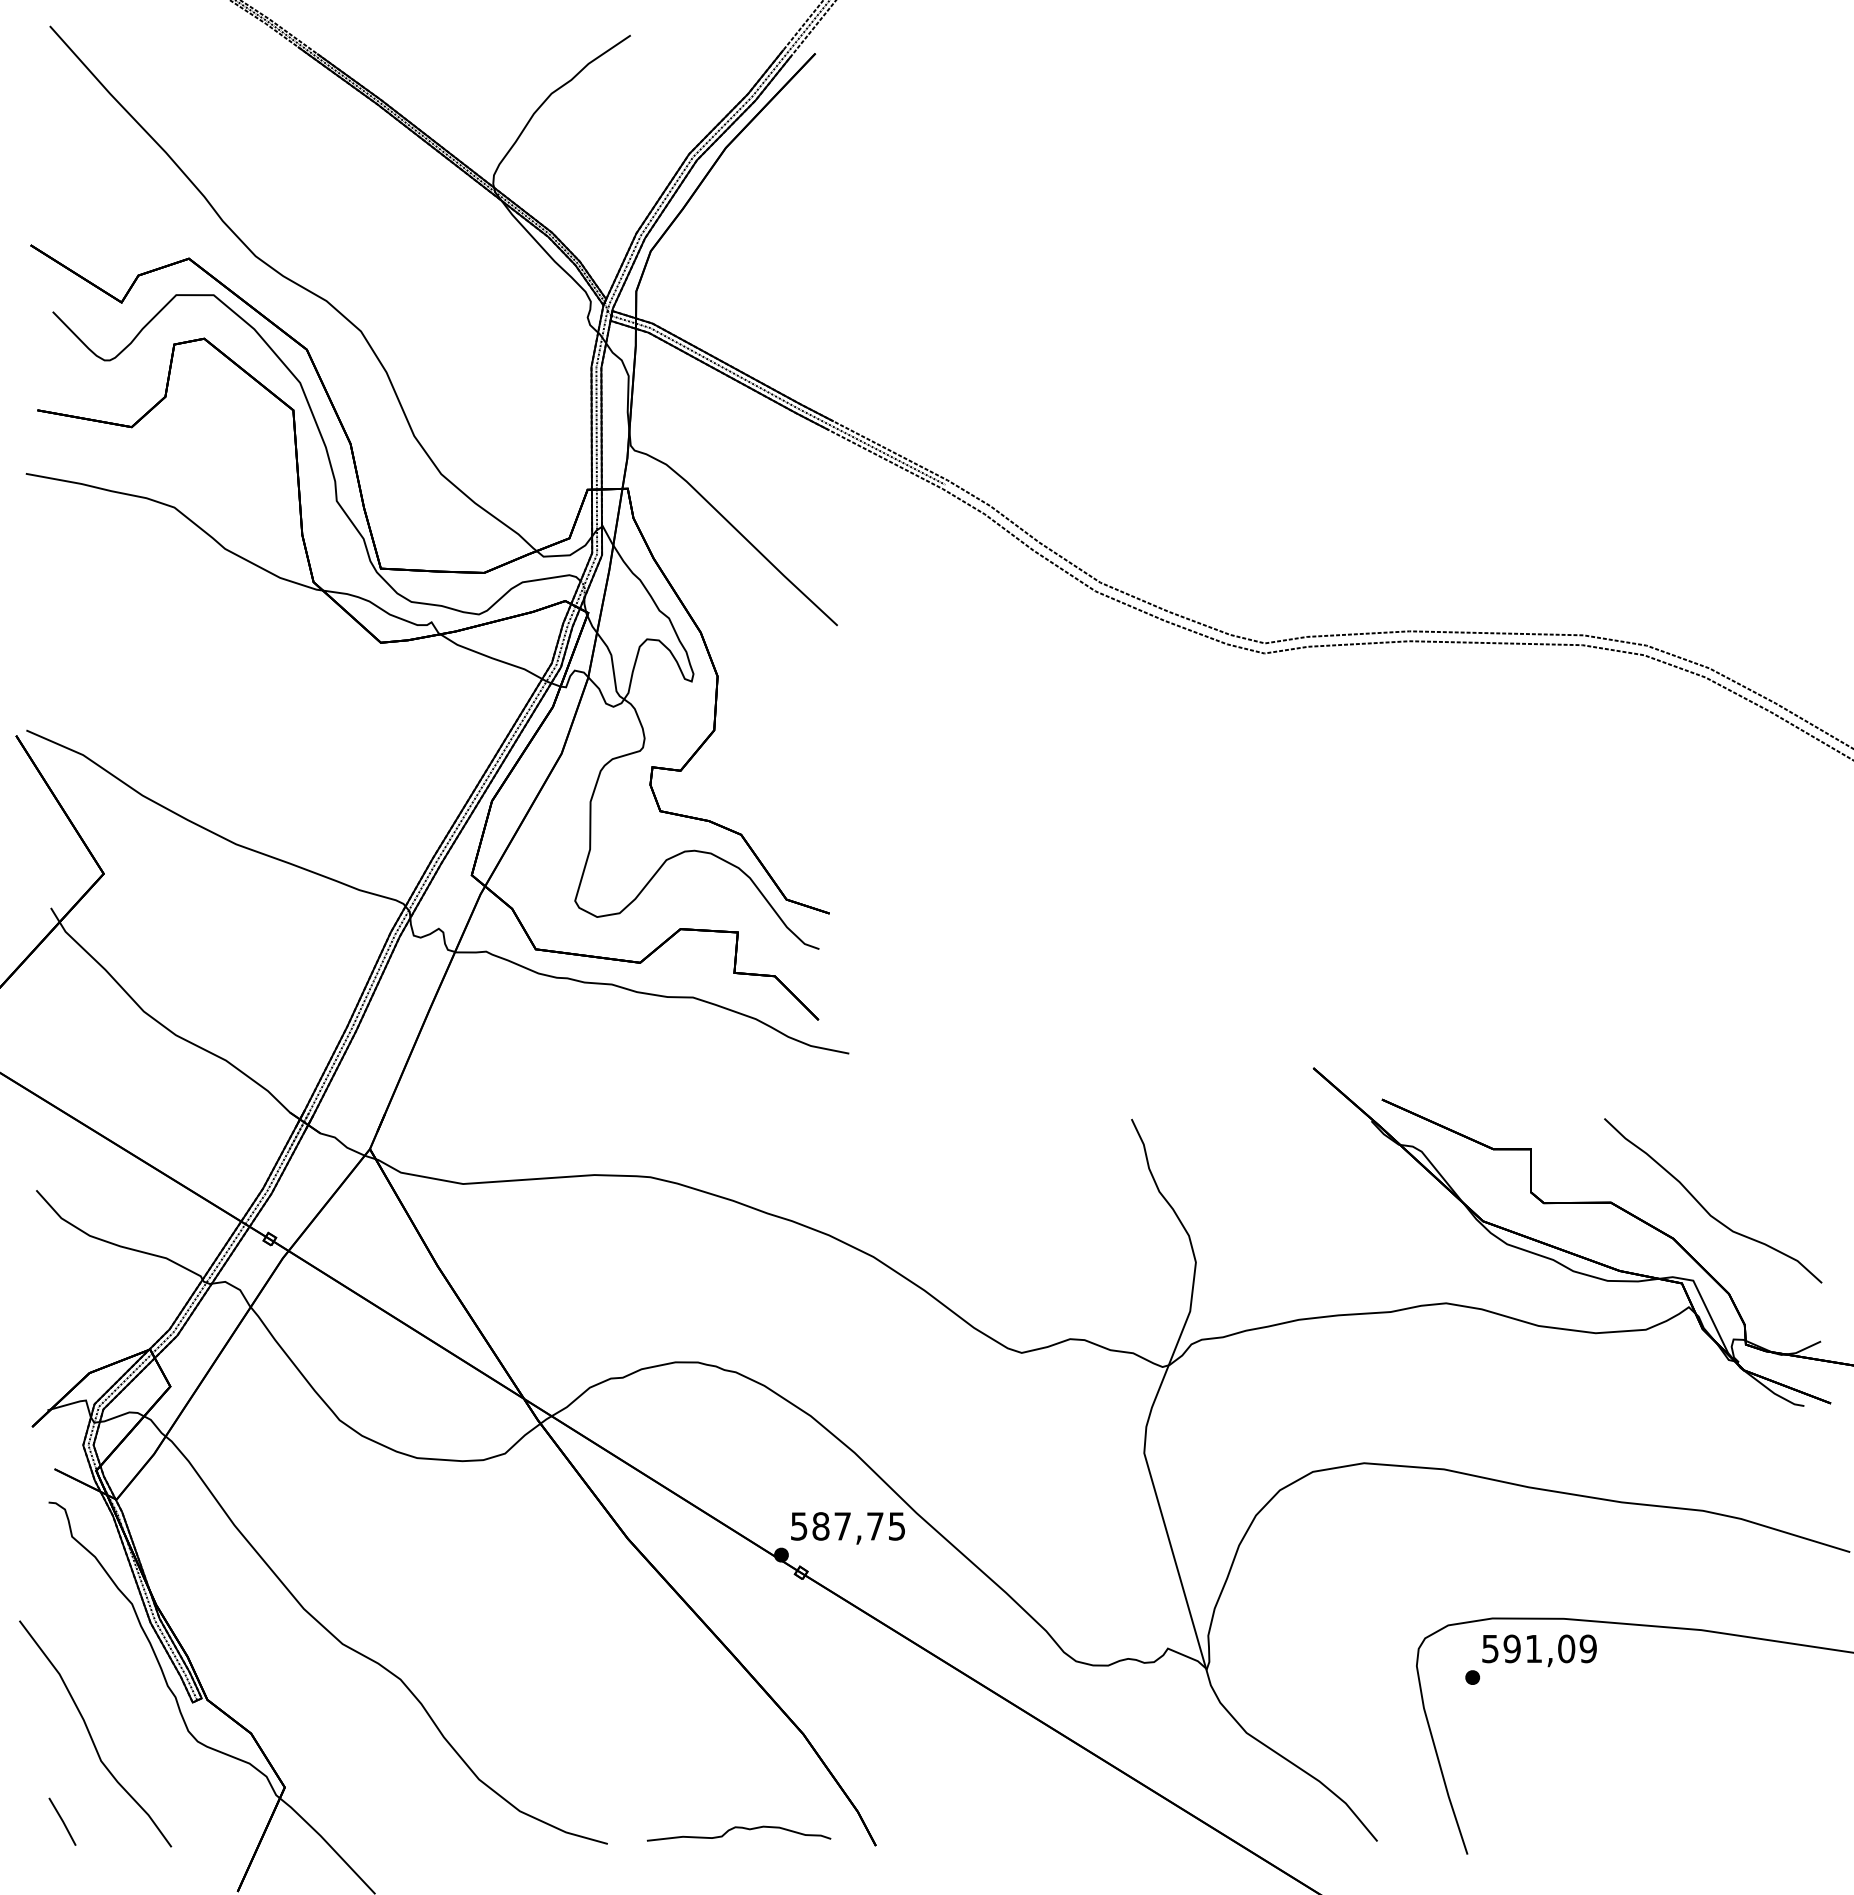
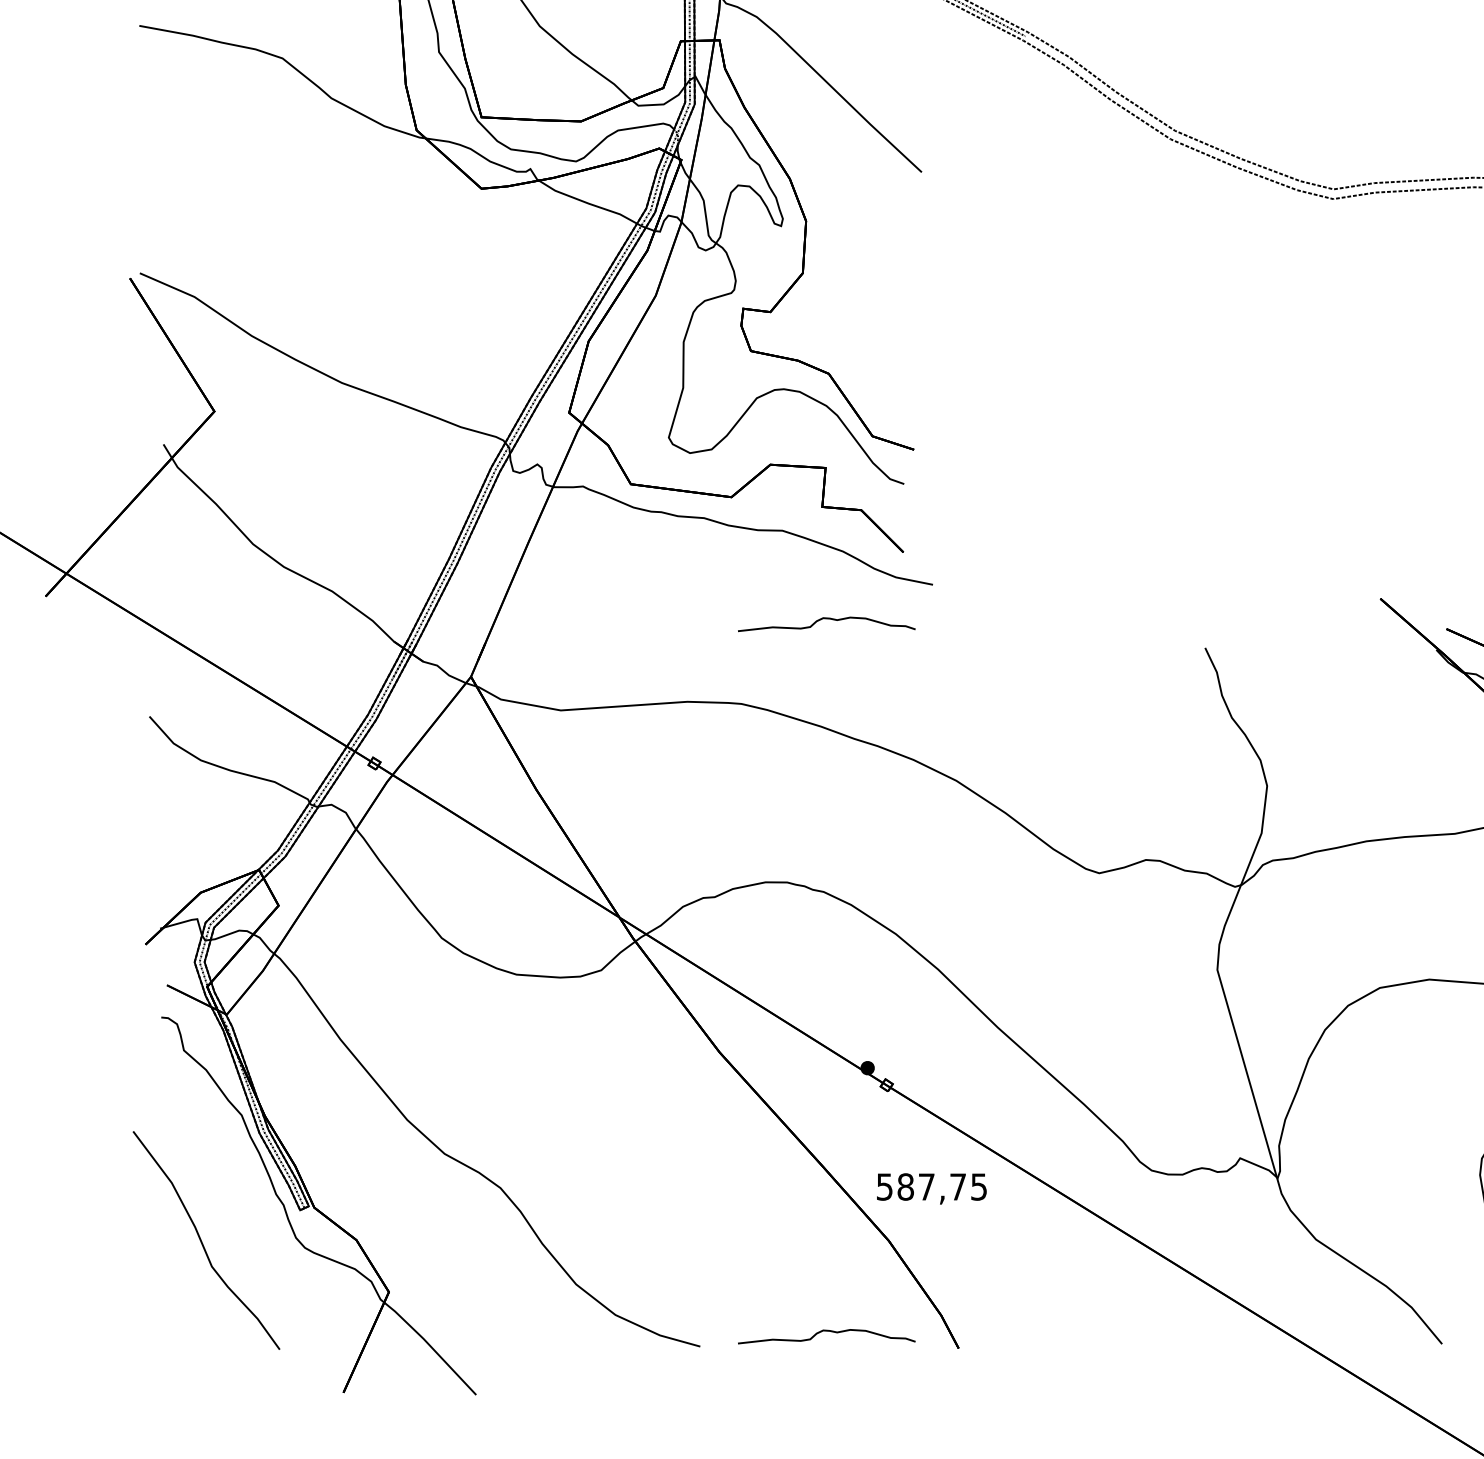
curve: (738, 1089) -> (826, 619), added
text: (847, 1528) -> (931, 1189), moved
line: (62, 1821) -> (174, 1324), removed

